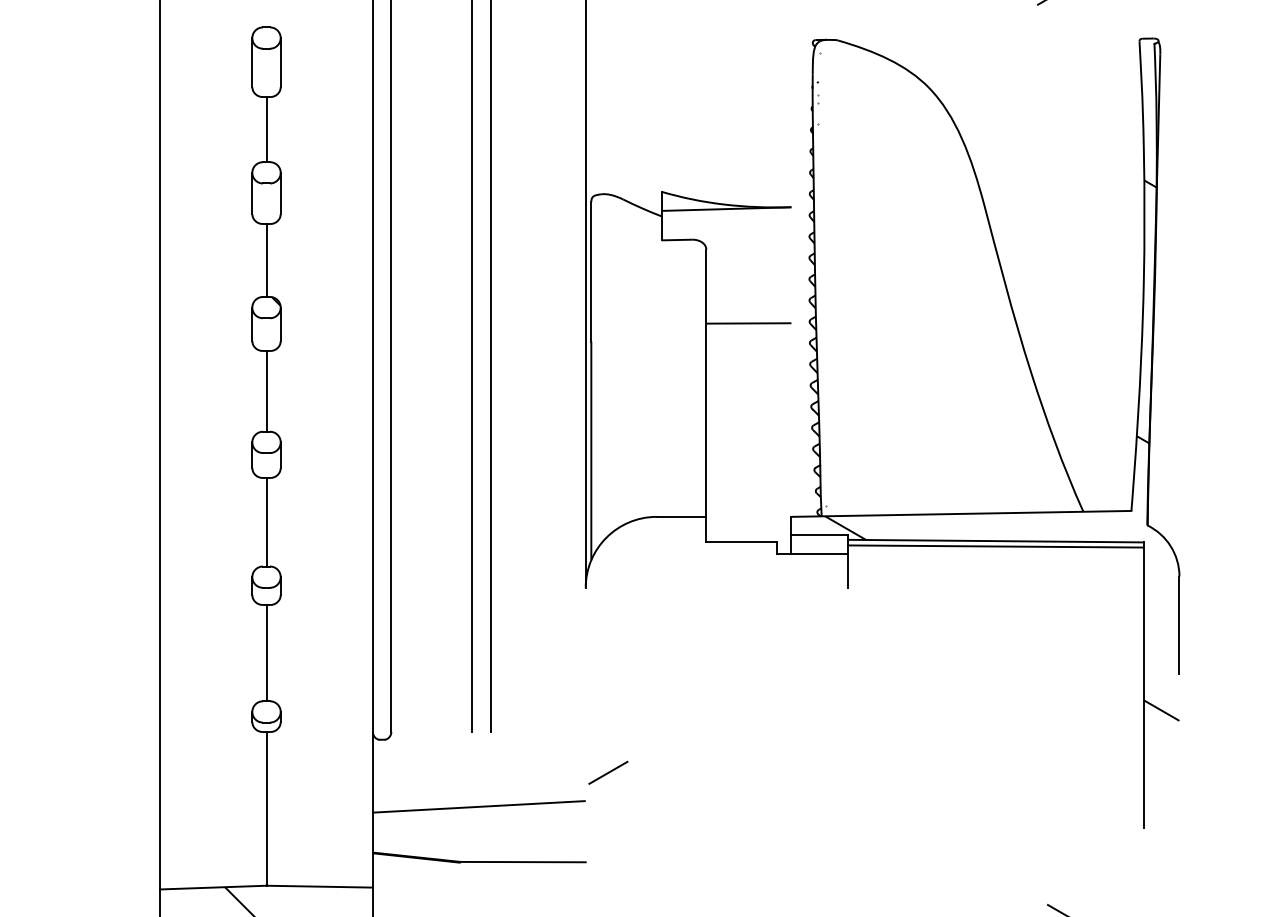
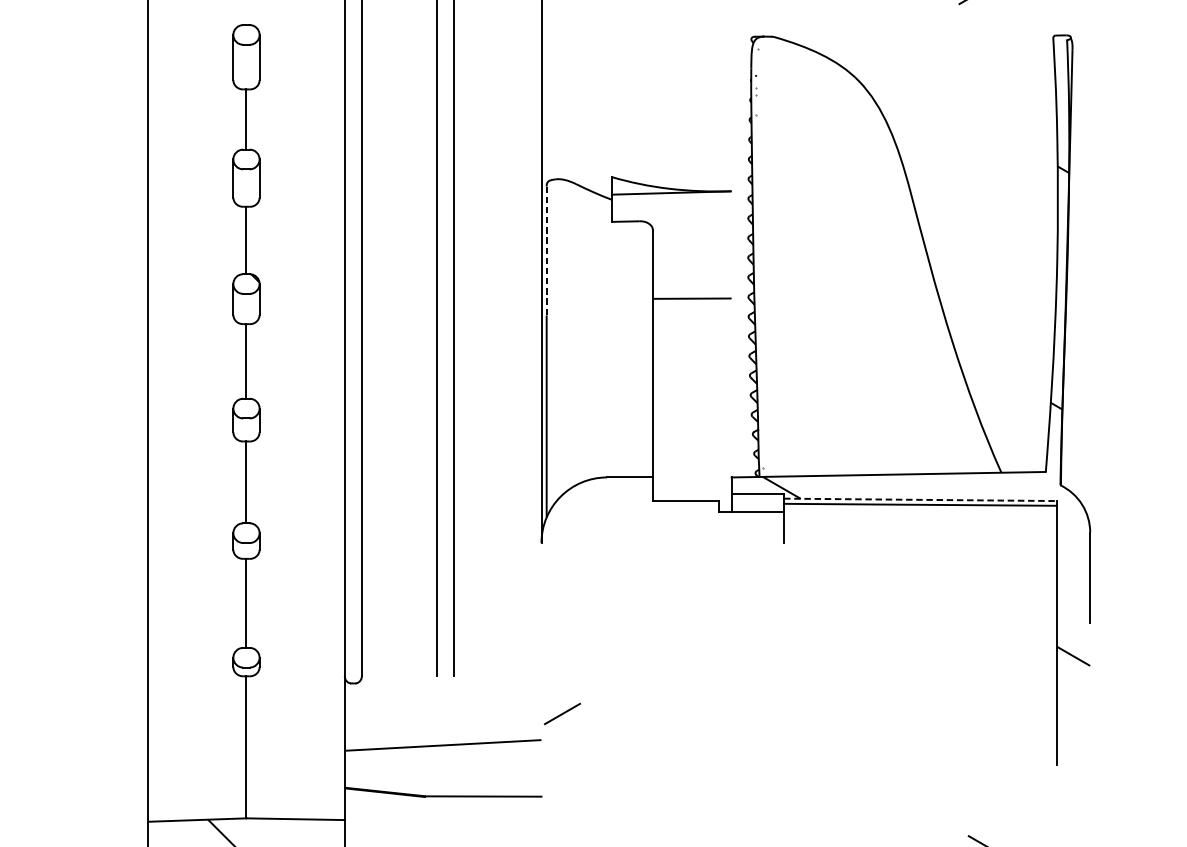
line: (591, 271) -> (546, 250), solid -> dashed
line: (996, 541) -> (921, 500), solid -> dashed

